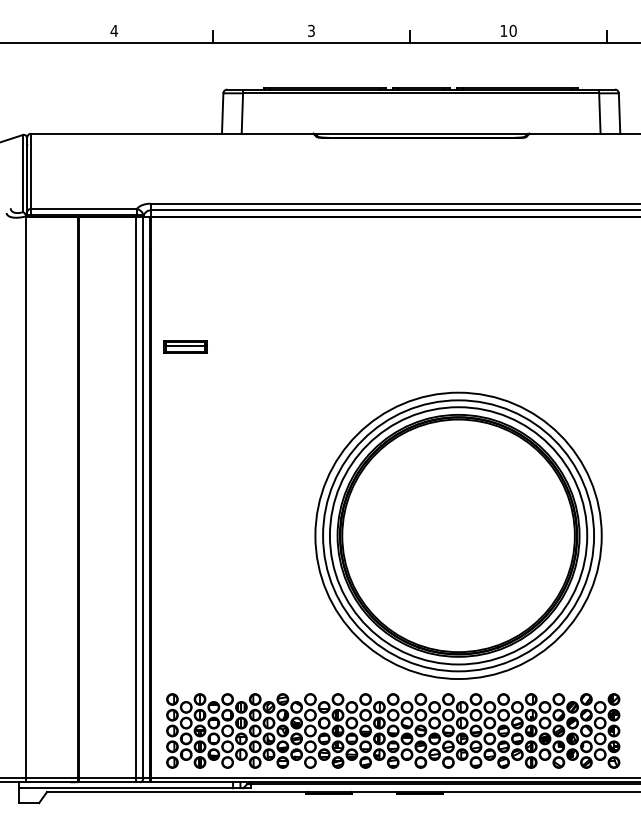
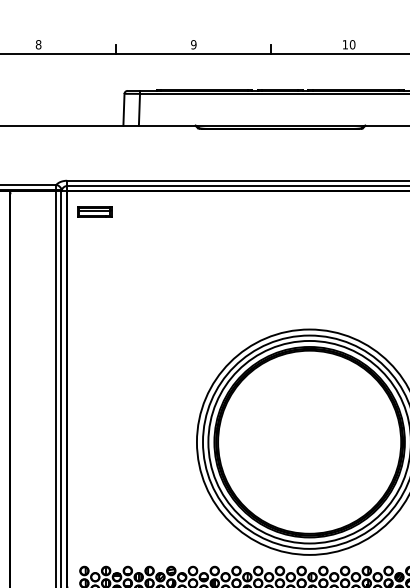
text: (114, 30) -> (38, 44), 4 -> 8
text: (310, 30) -> (193, 44), 3 -> 9
part: (185, 346) -> (94, 211), moved

